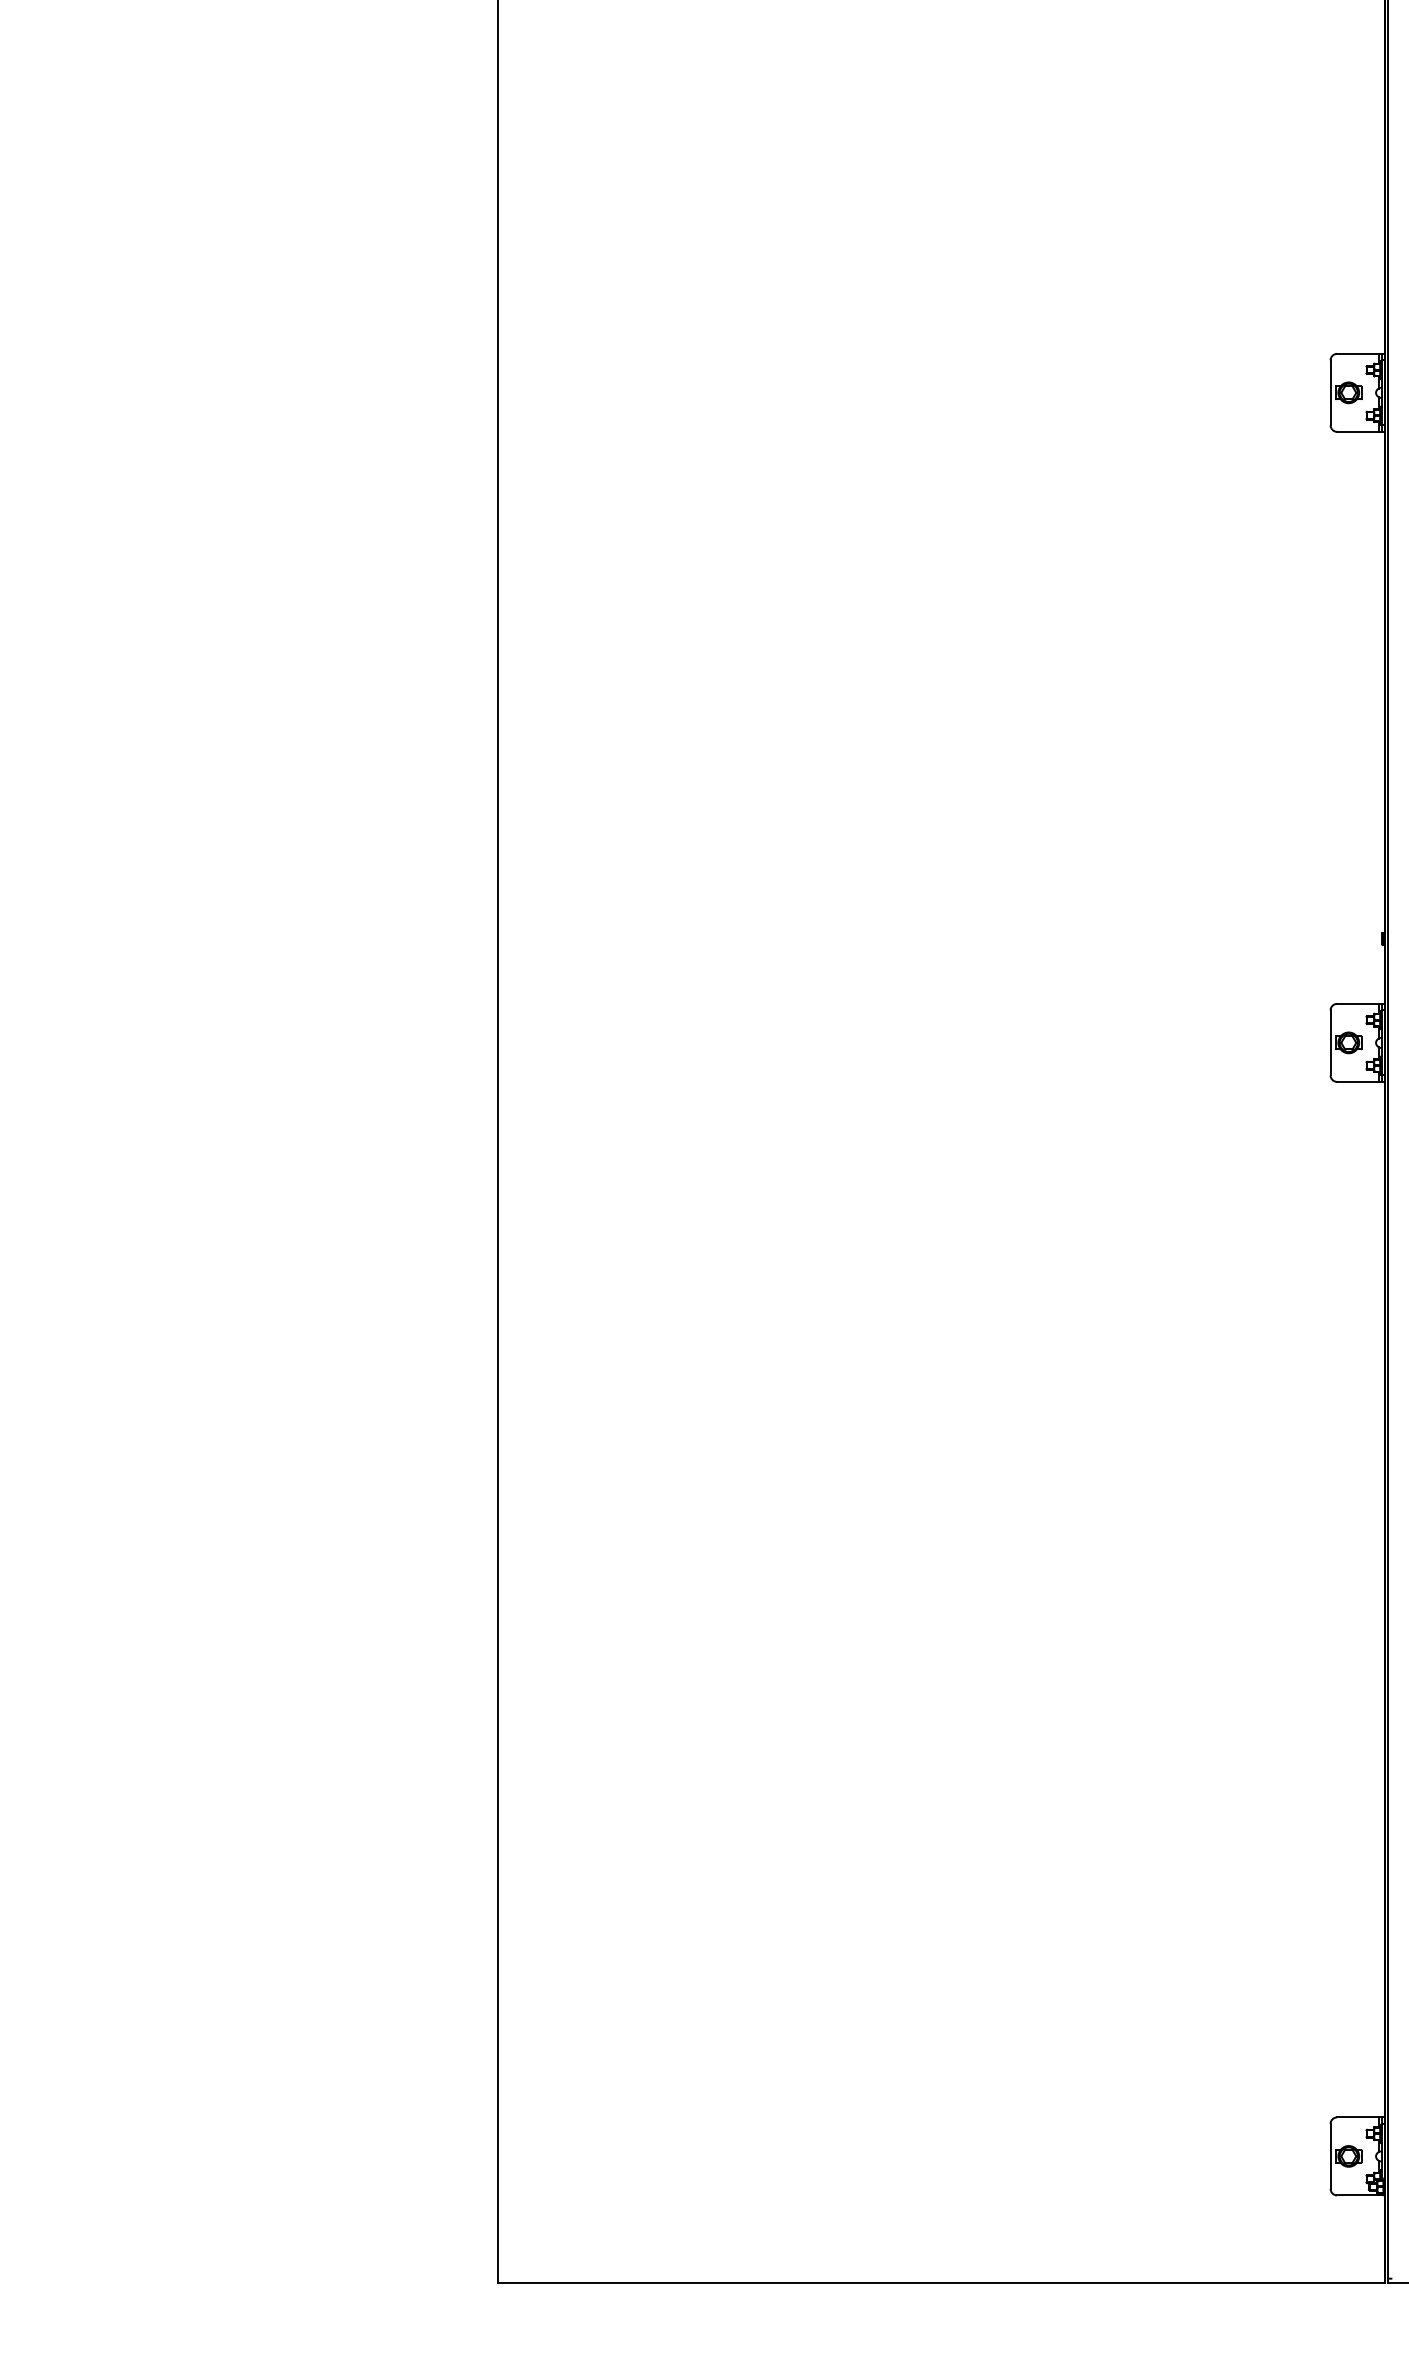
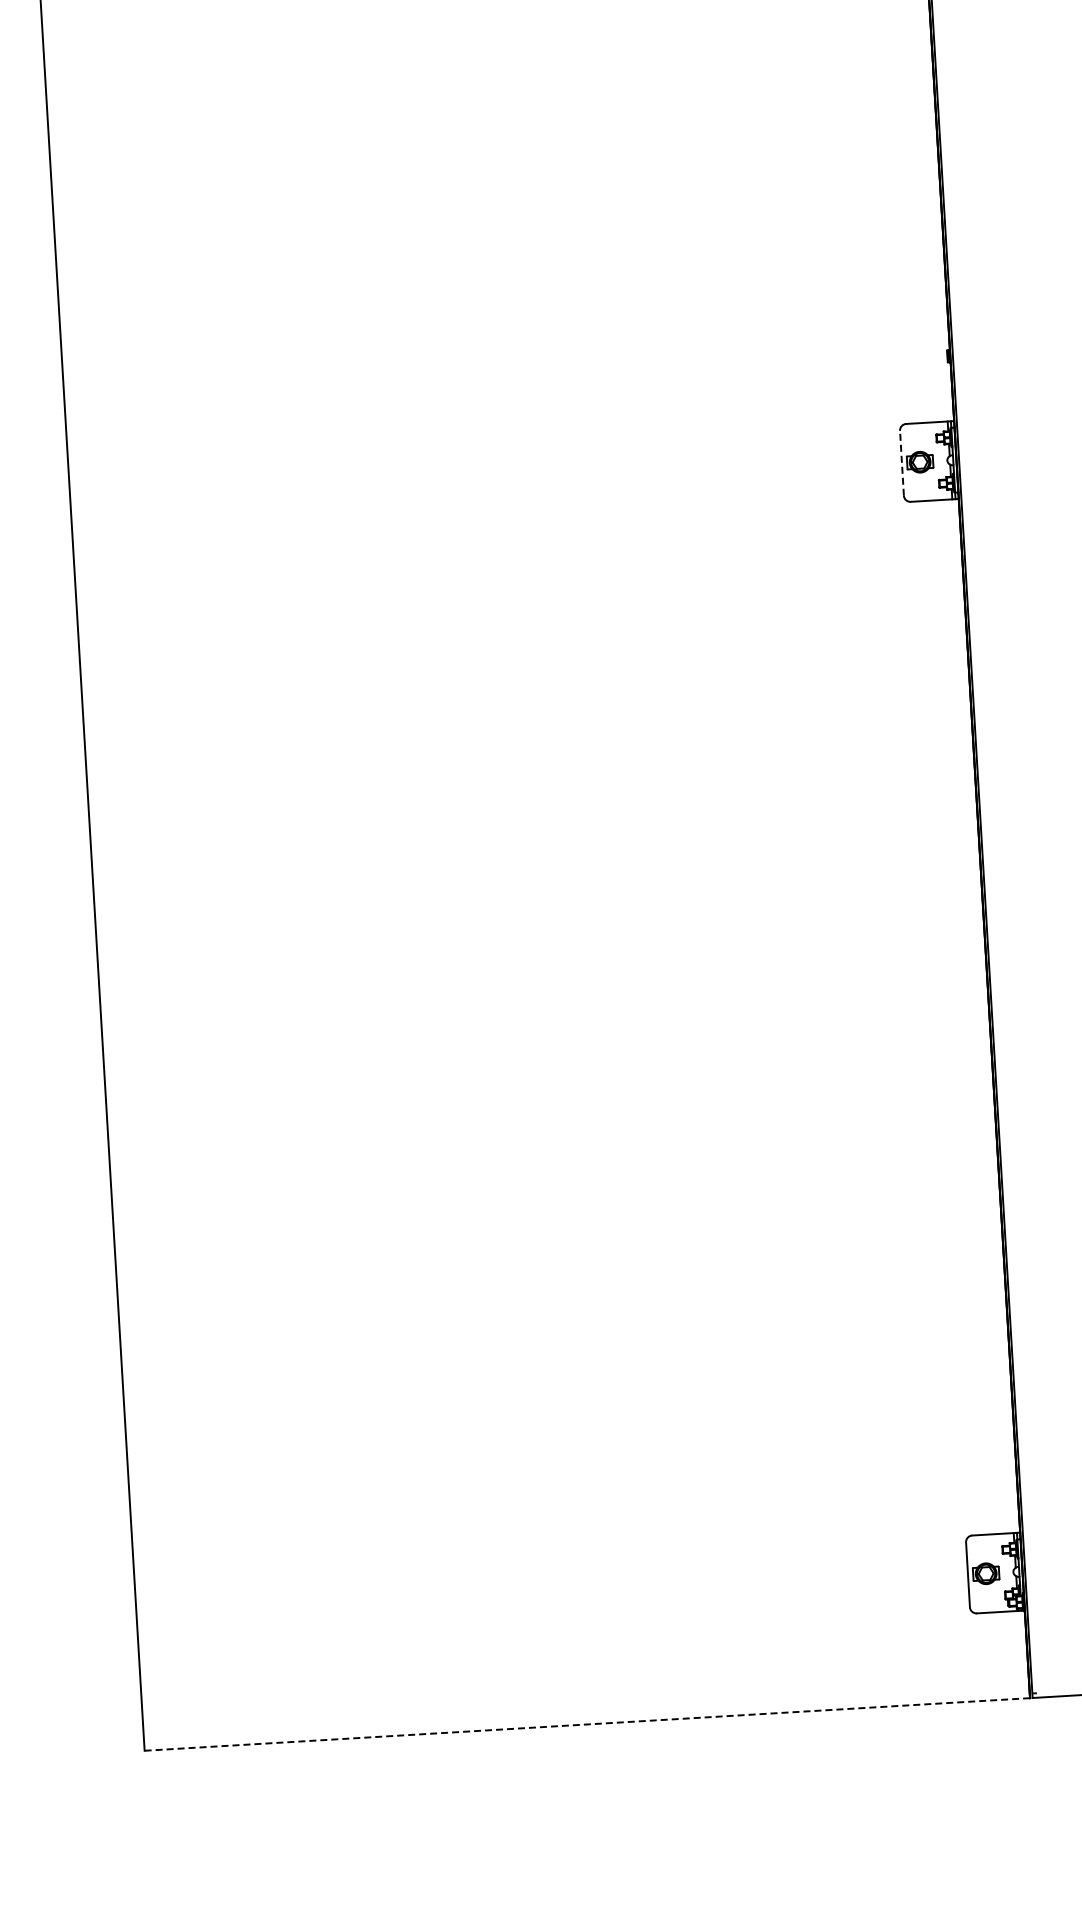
line: (1330, 1042) -> (901, 462), solid -> dashed
line: (942, 2283) -> (588, 1724), solid -> dashed

